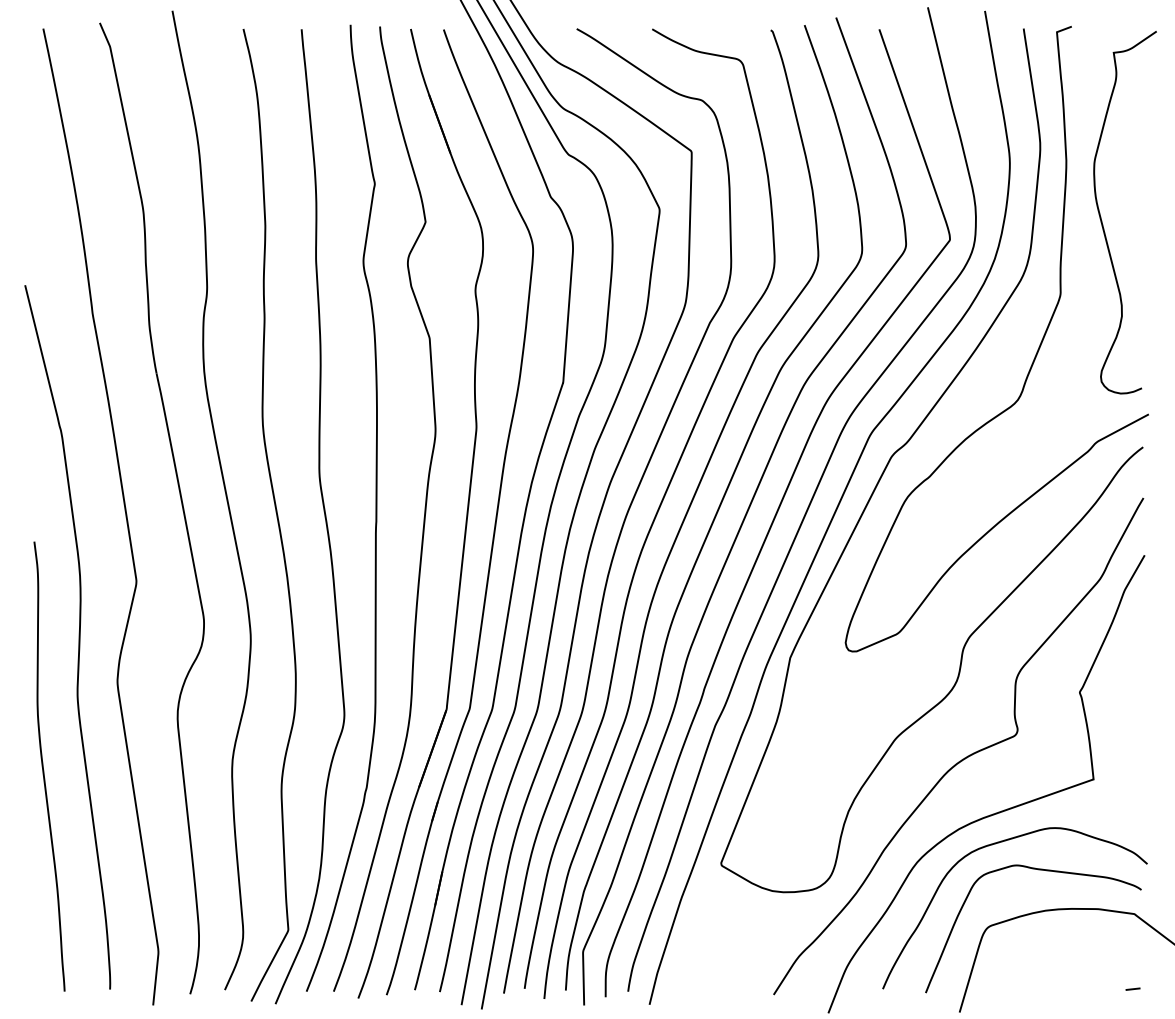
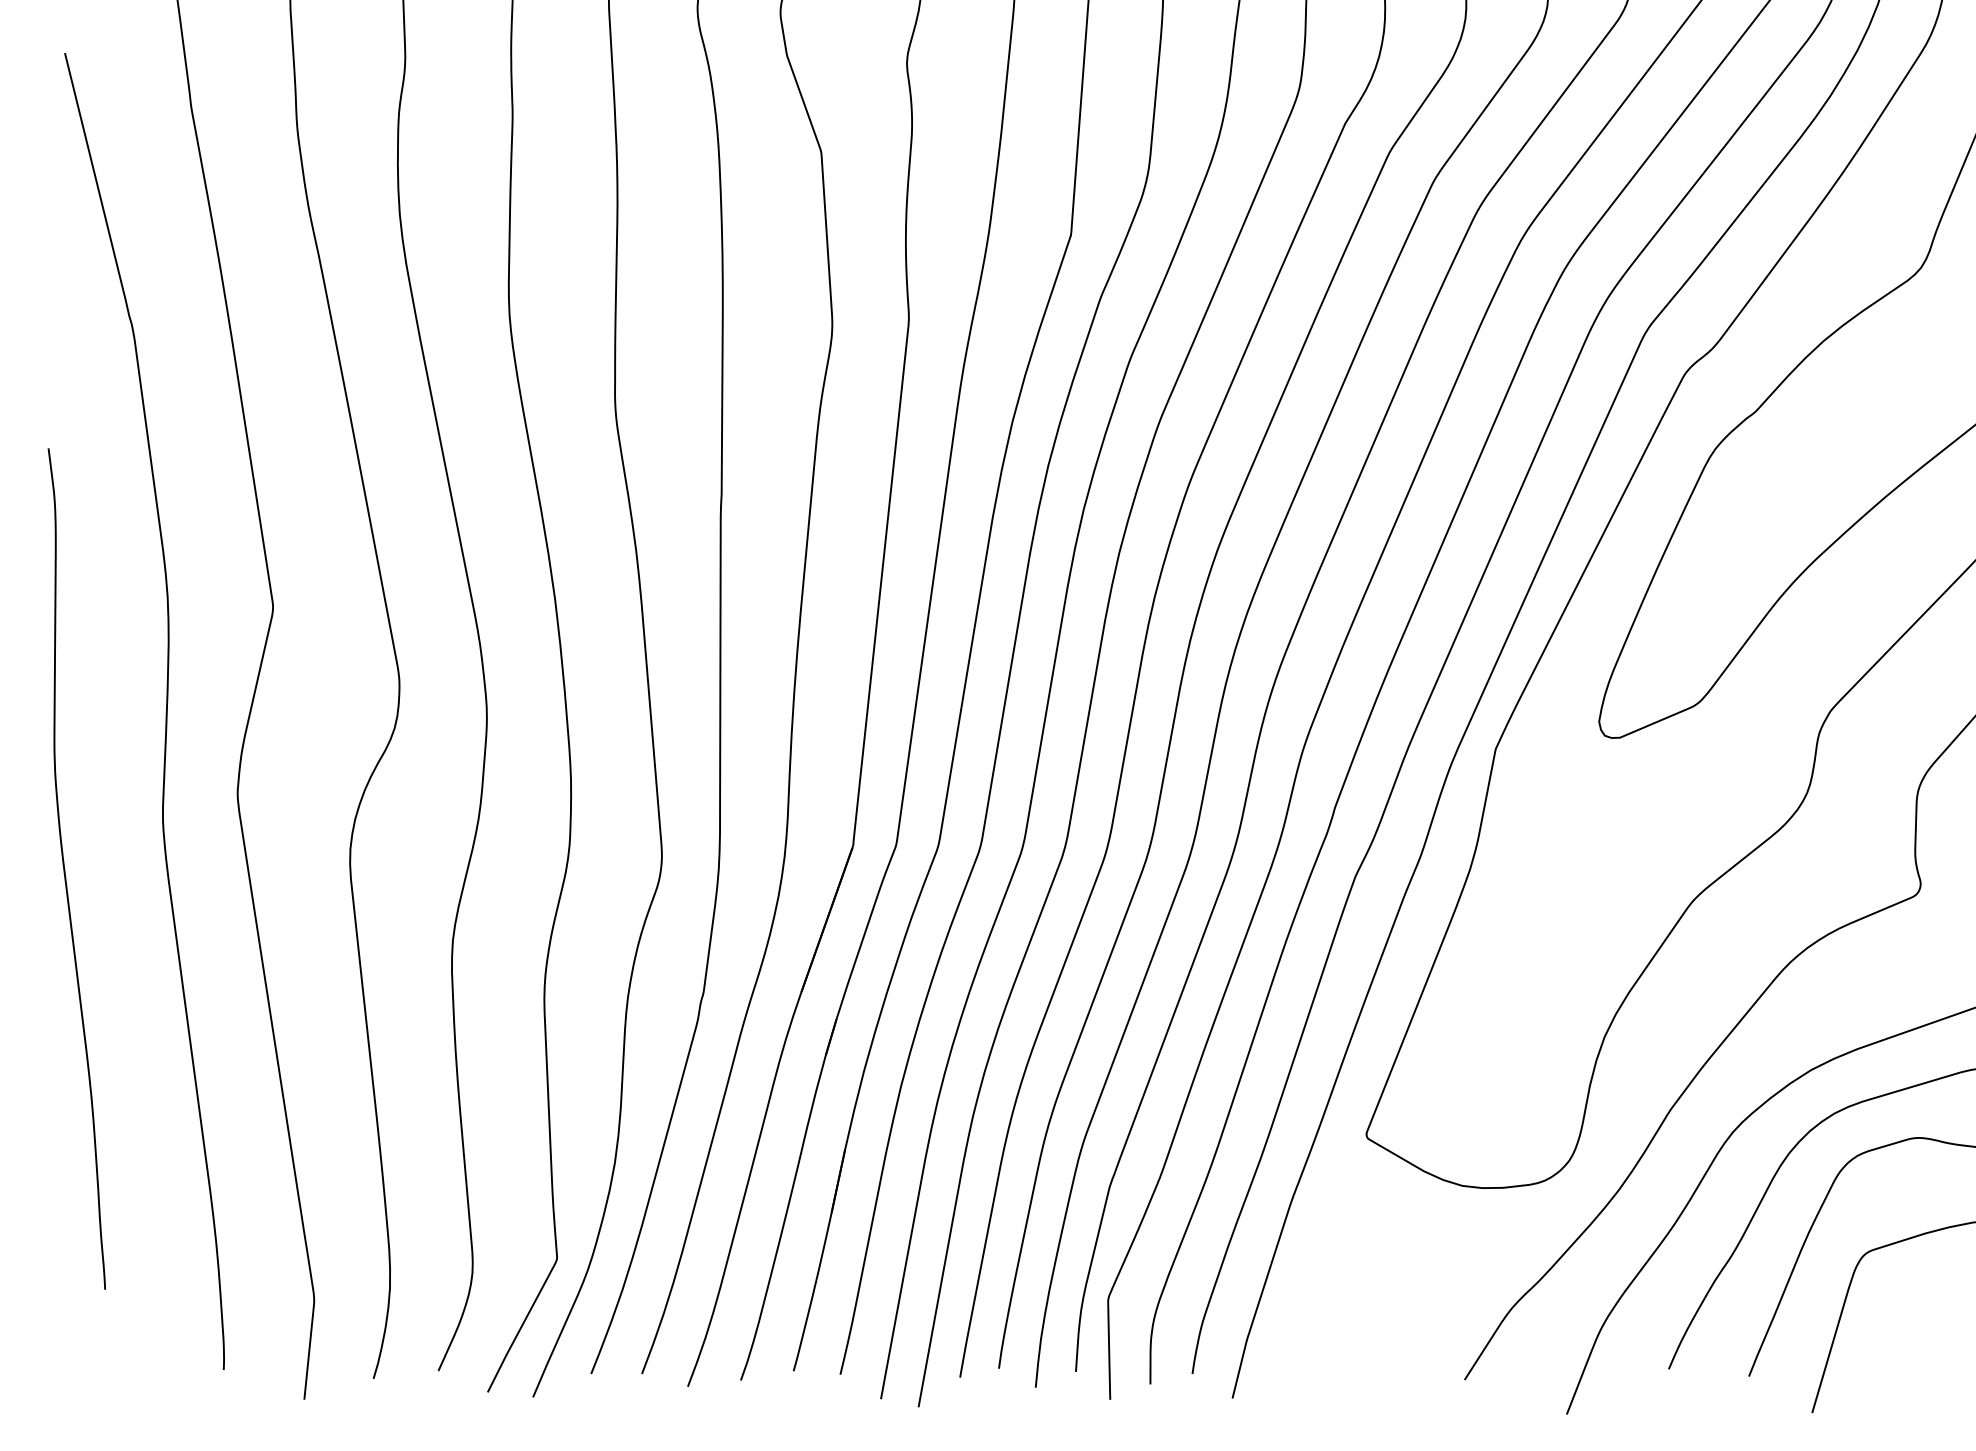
curve: (43, 766) -> (65, 868), moved

